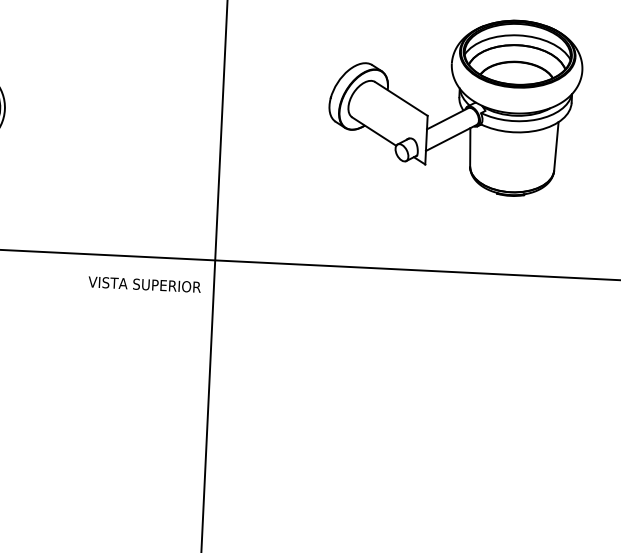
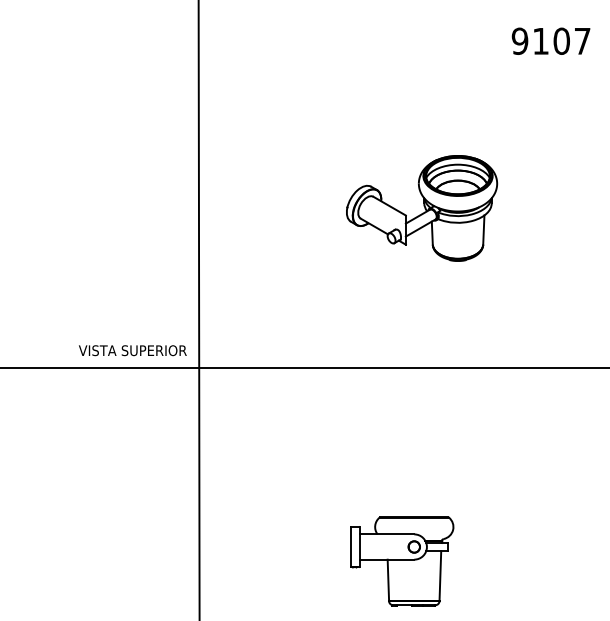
part: (455, 105) -> (422, 208), size x0.62
text: (144, 284) -> (132, 350), moved
part: (417, 472) -> (402, 561), added

